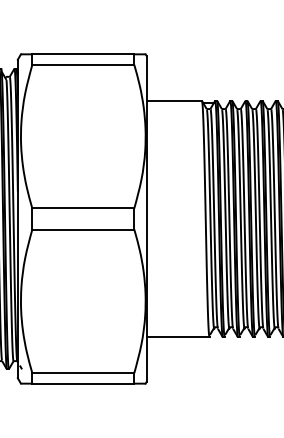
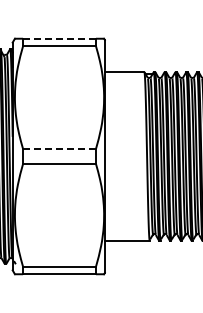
line: (83, 54) -> (59, 38), solid -> dashed
line: (83, 207) -> (59, 148), solid -> dashed

